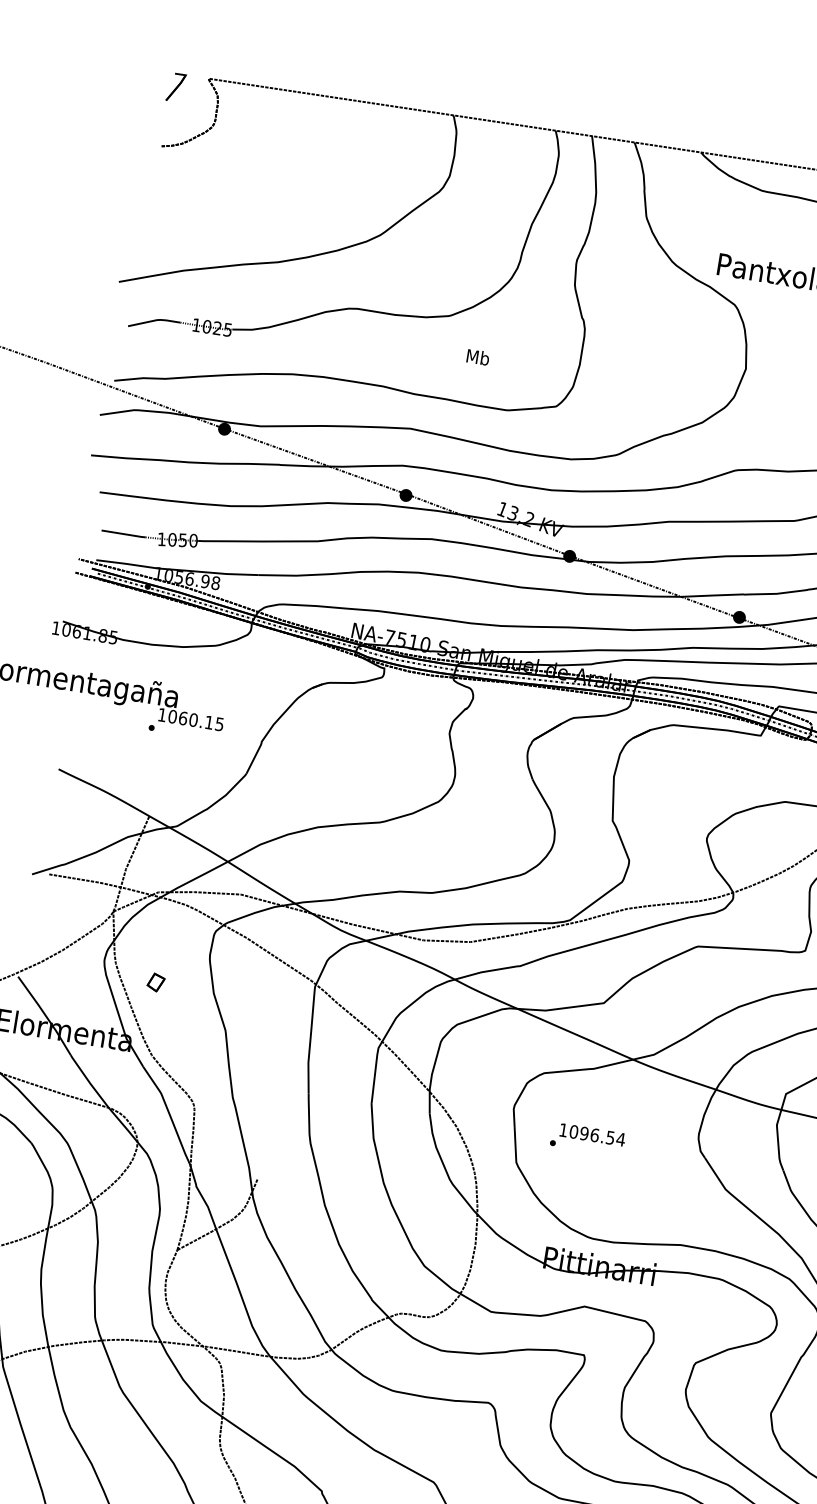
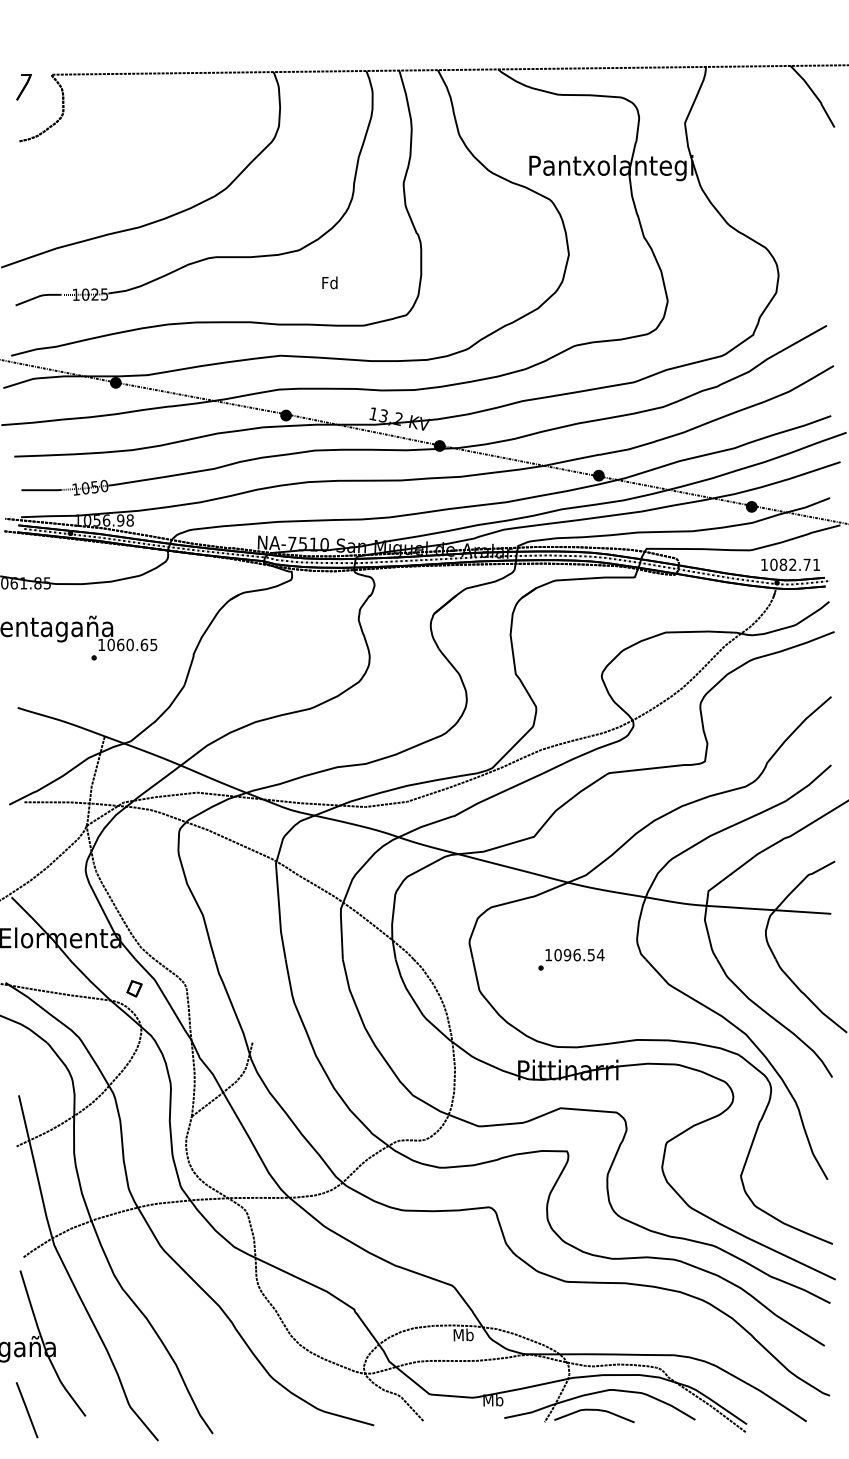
text: (478, 357) -> (330, 282), Mb -> Fd
text: (209, 722) -> (144, 644), 1060.15 -> 1060.65
part: (156, 982) -> (134, 988), moved
text: (587, 1139) -> (571, 959), moved

